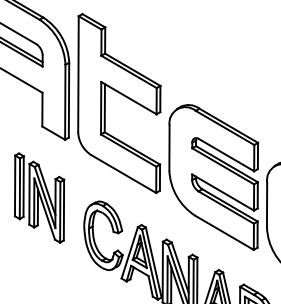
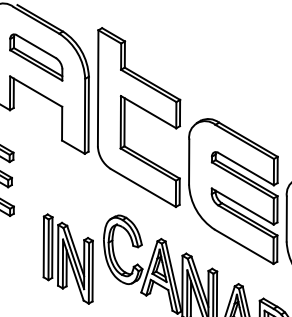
part: (38, 197) -> (67, 258), moved

